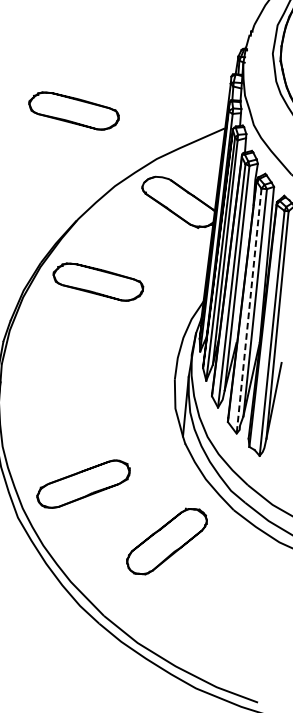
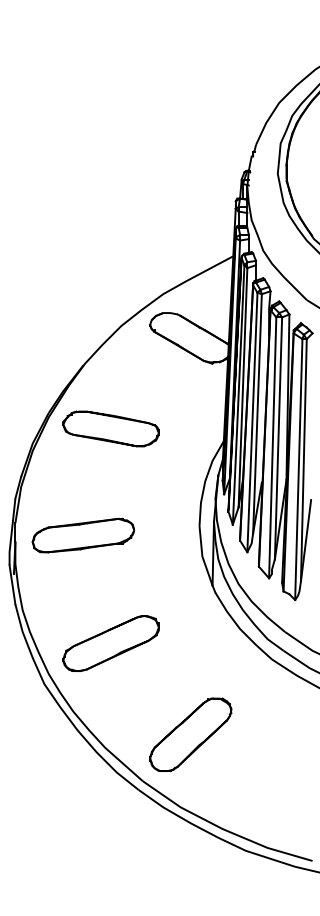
part: (73, 110) -> (71, 249), removed
line: (248, 310) -> (272, 447), dashed -> solid
part: (65, 380) -> (83, 535), added
part: (166, 541) -> (190, 734), moved

